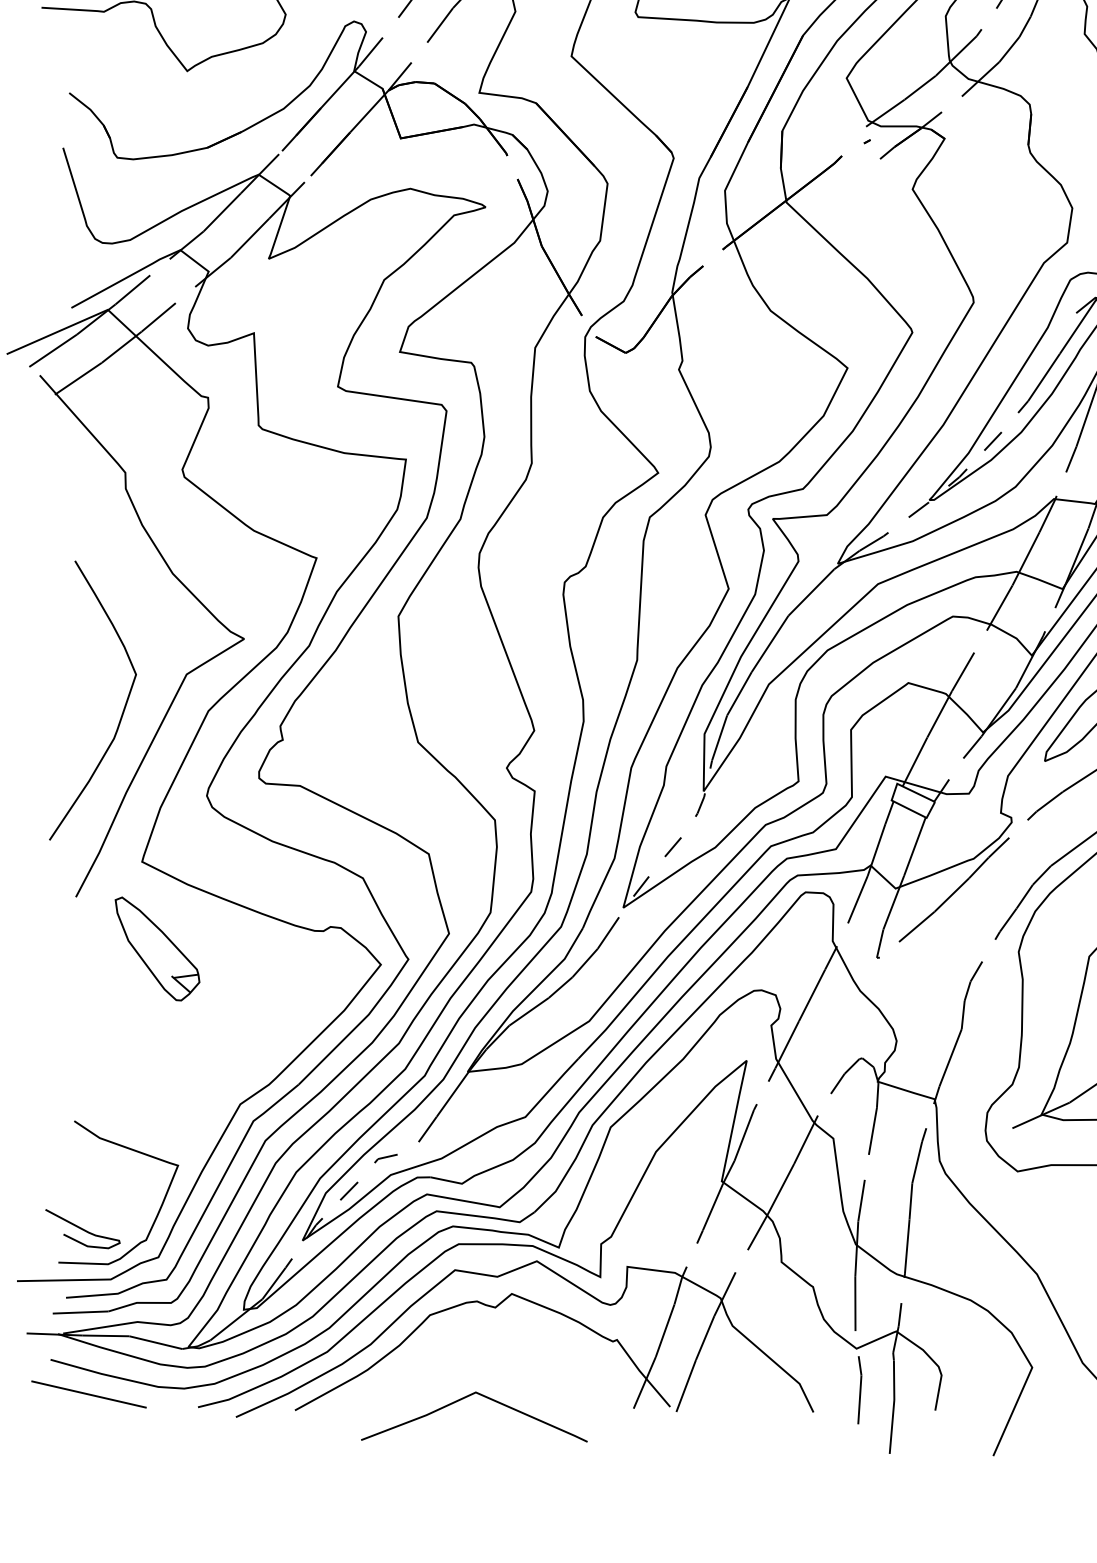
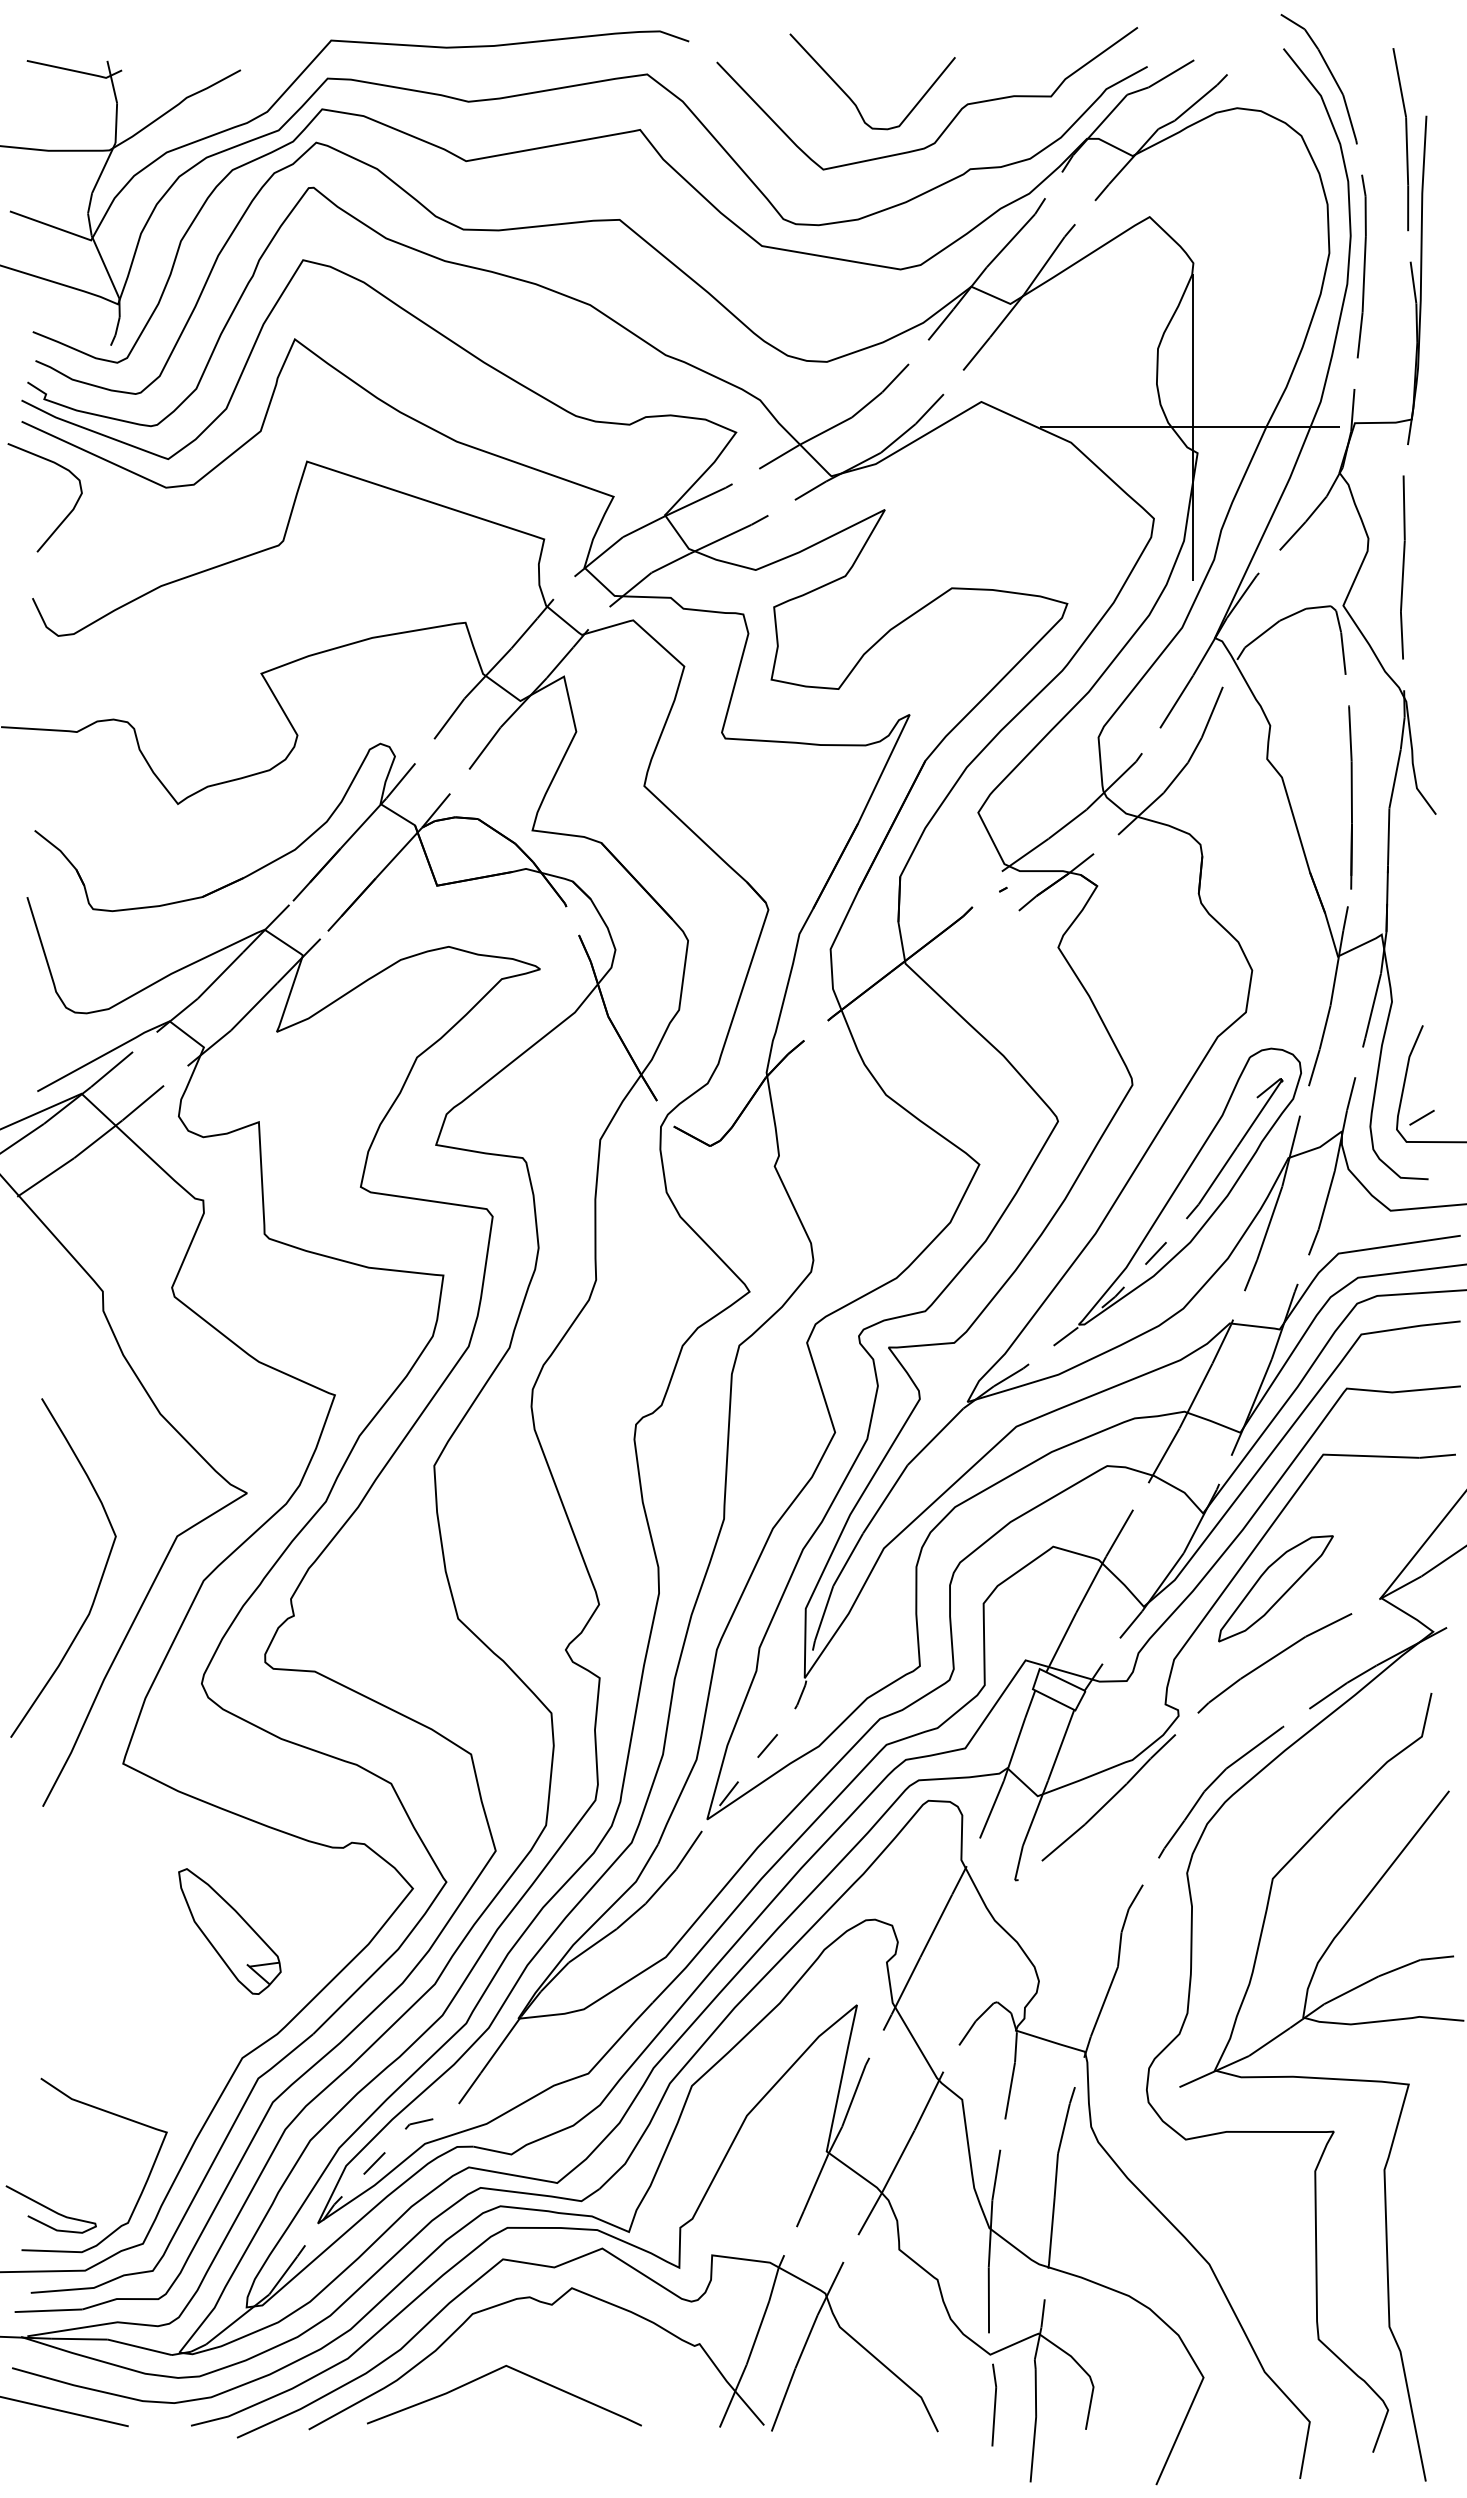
part: (157, 948) -> (229, 1931), moved
line: (464, 1398) -> (492, 2373), moved

